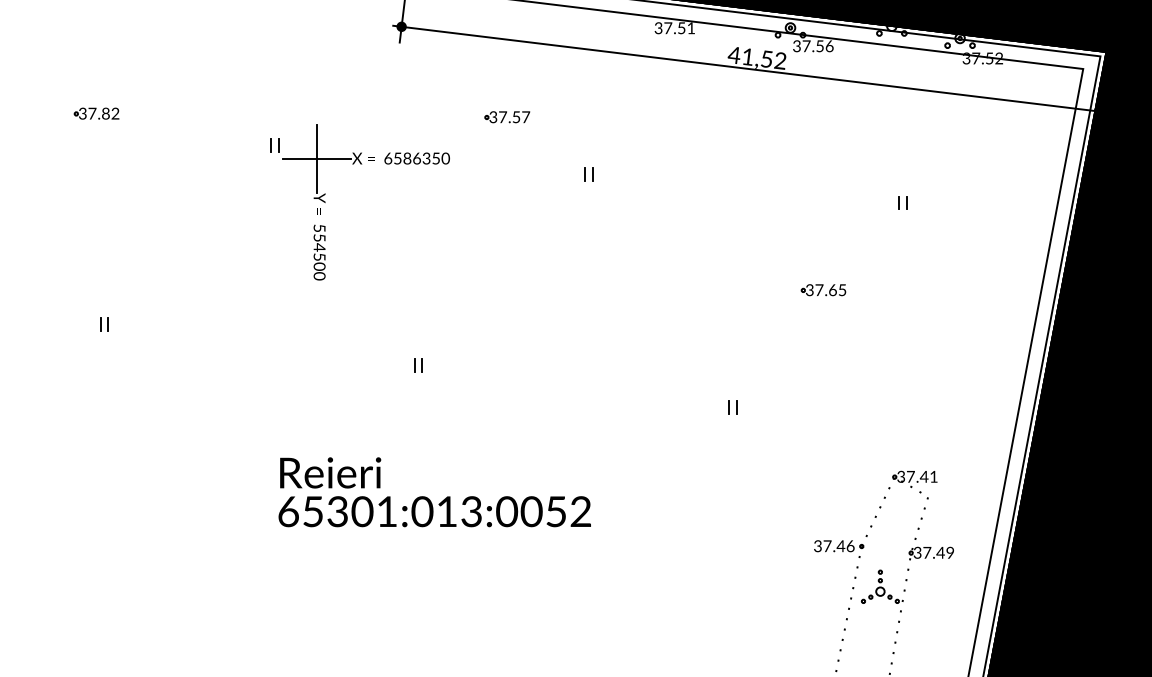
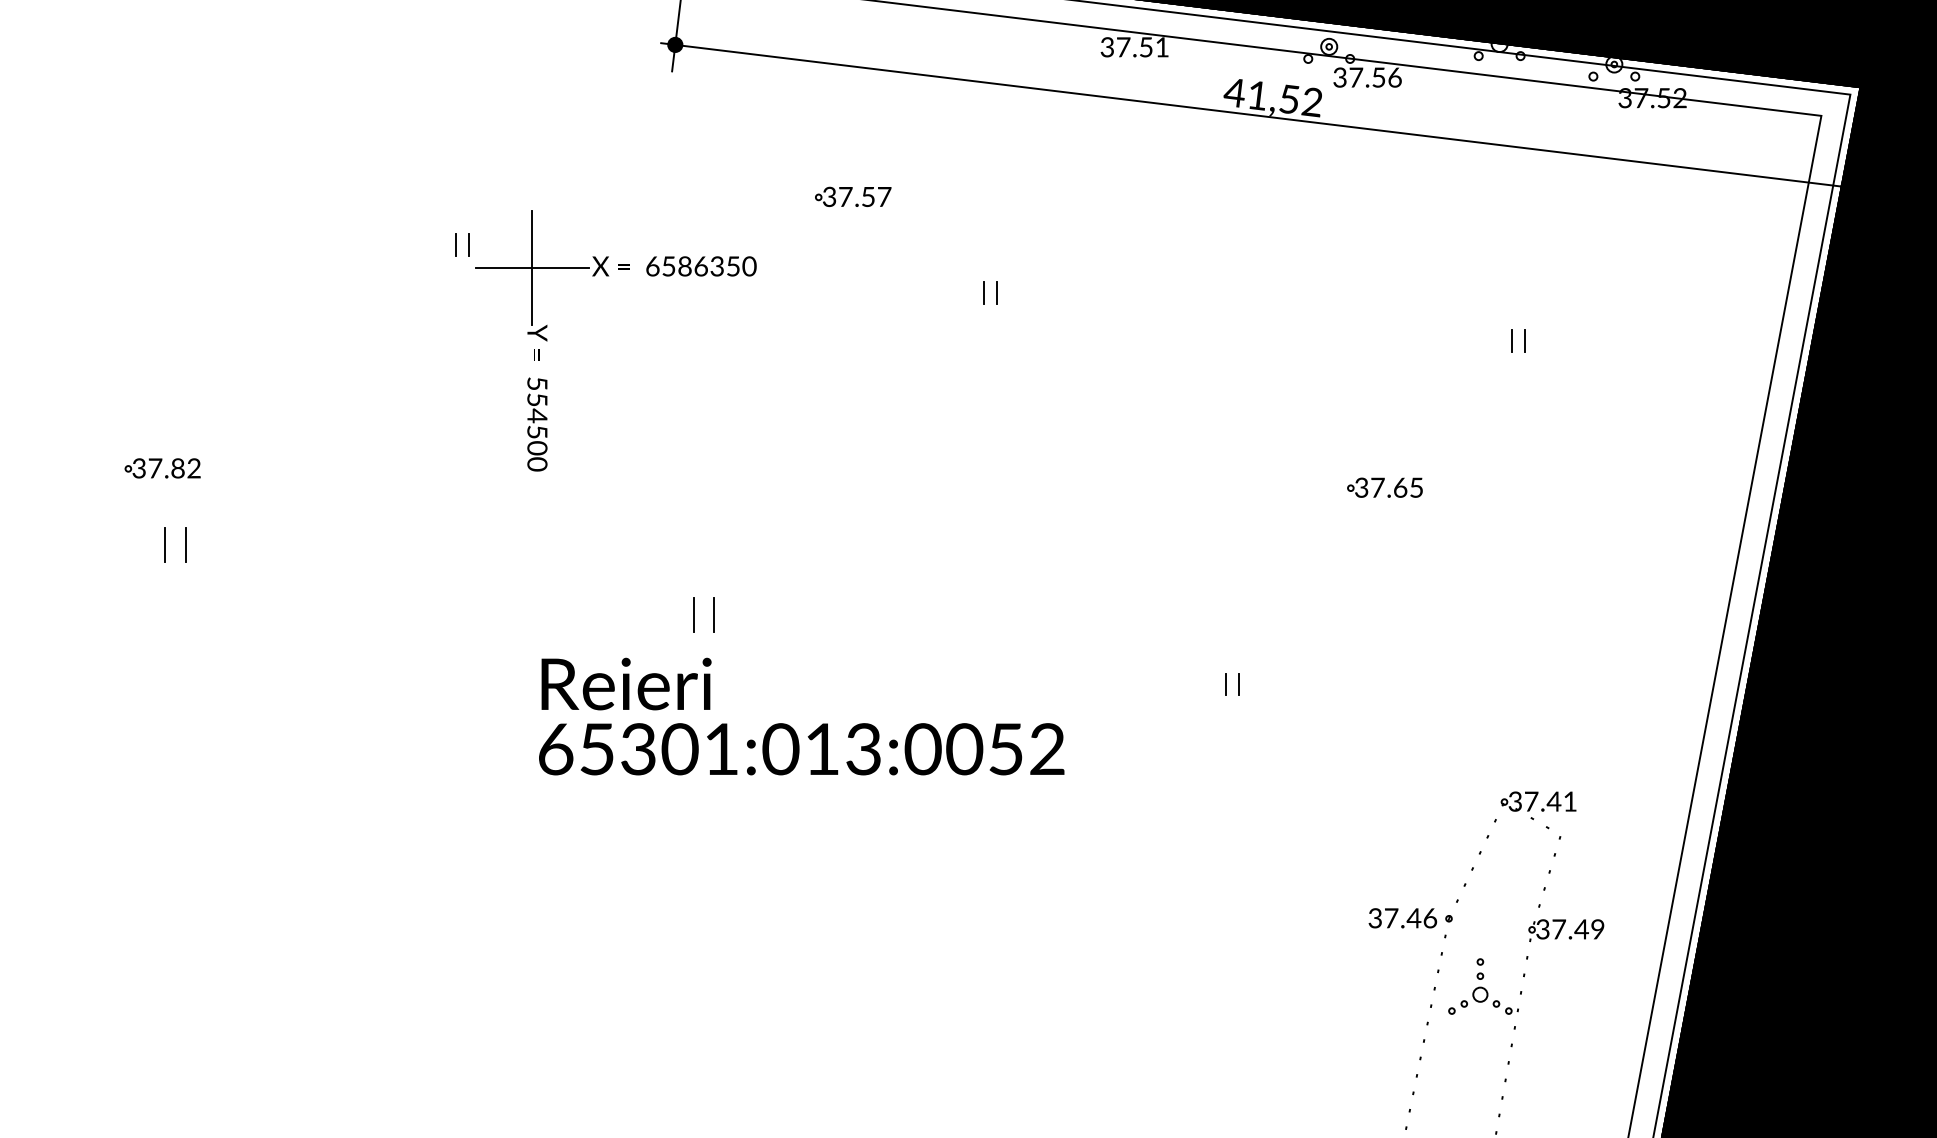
part: (96, 113) -> (162, 468), moved
part: (104, 324) -> (175, 545), size x1.6
part: (418, 365) -> (703, 614), size x1.6
text: (434, 492) -> (801, 716), moved

